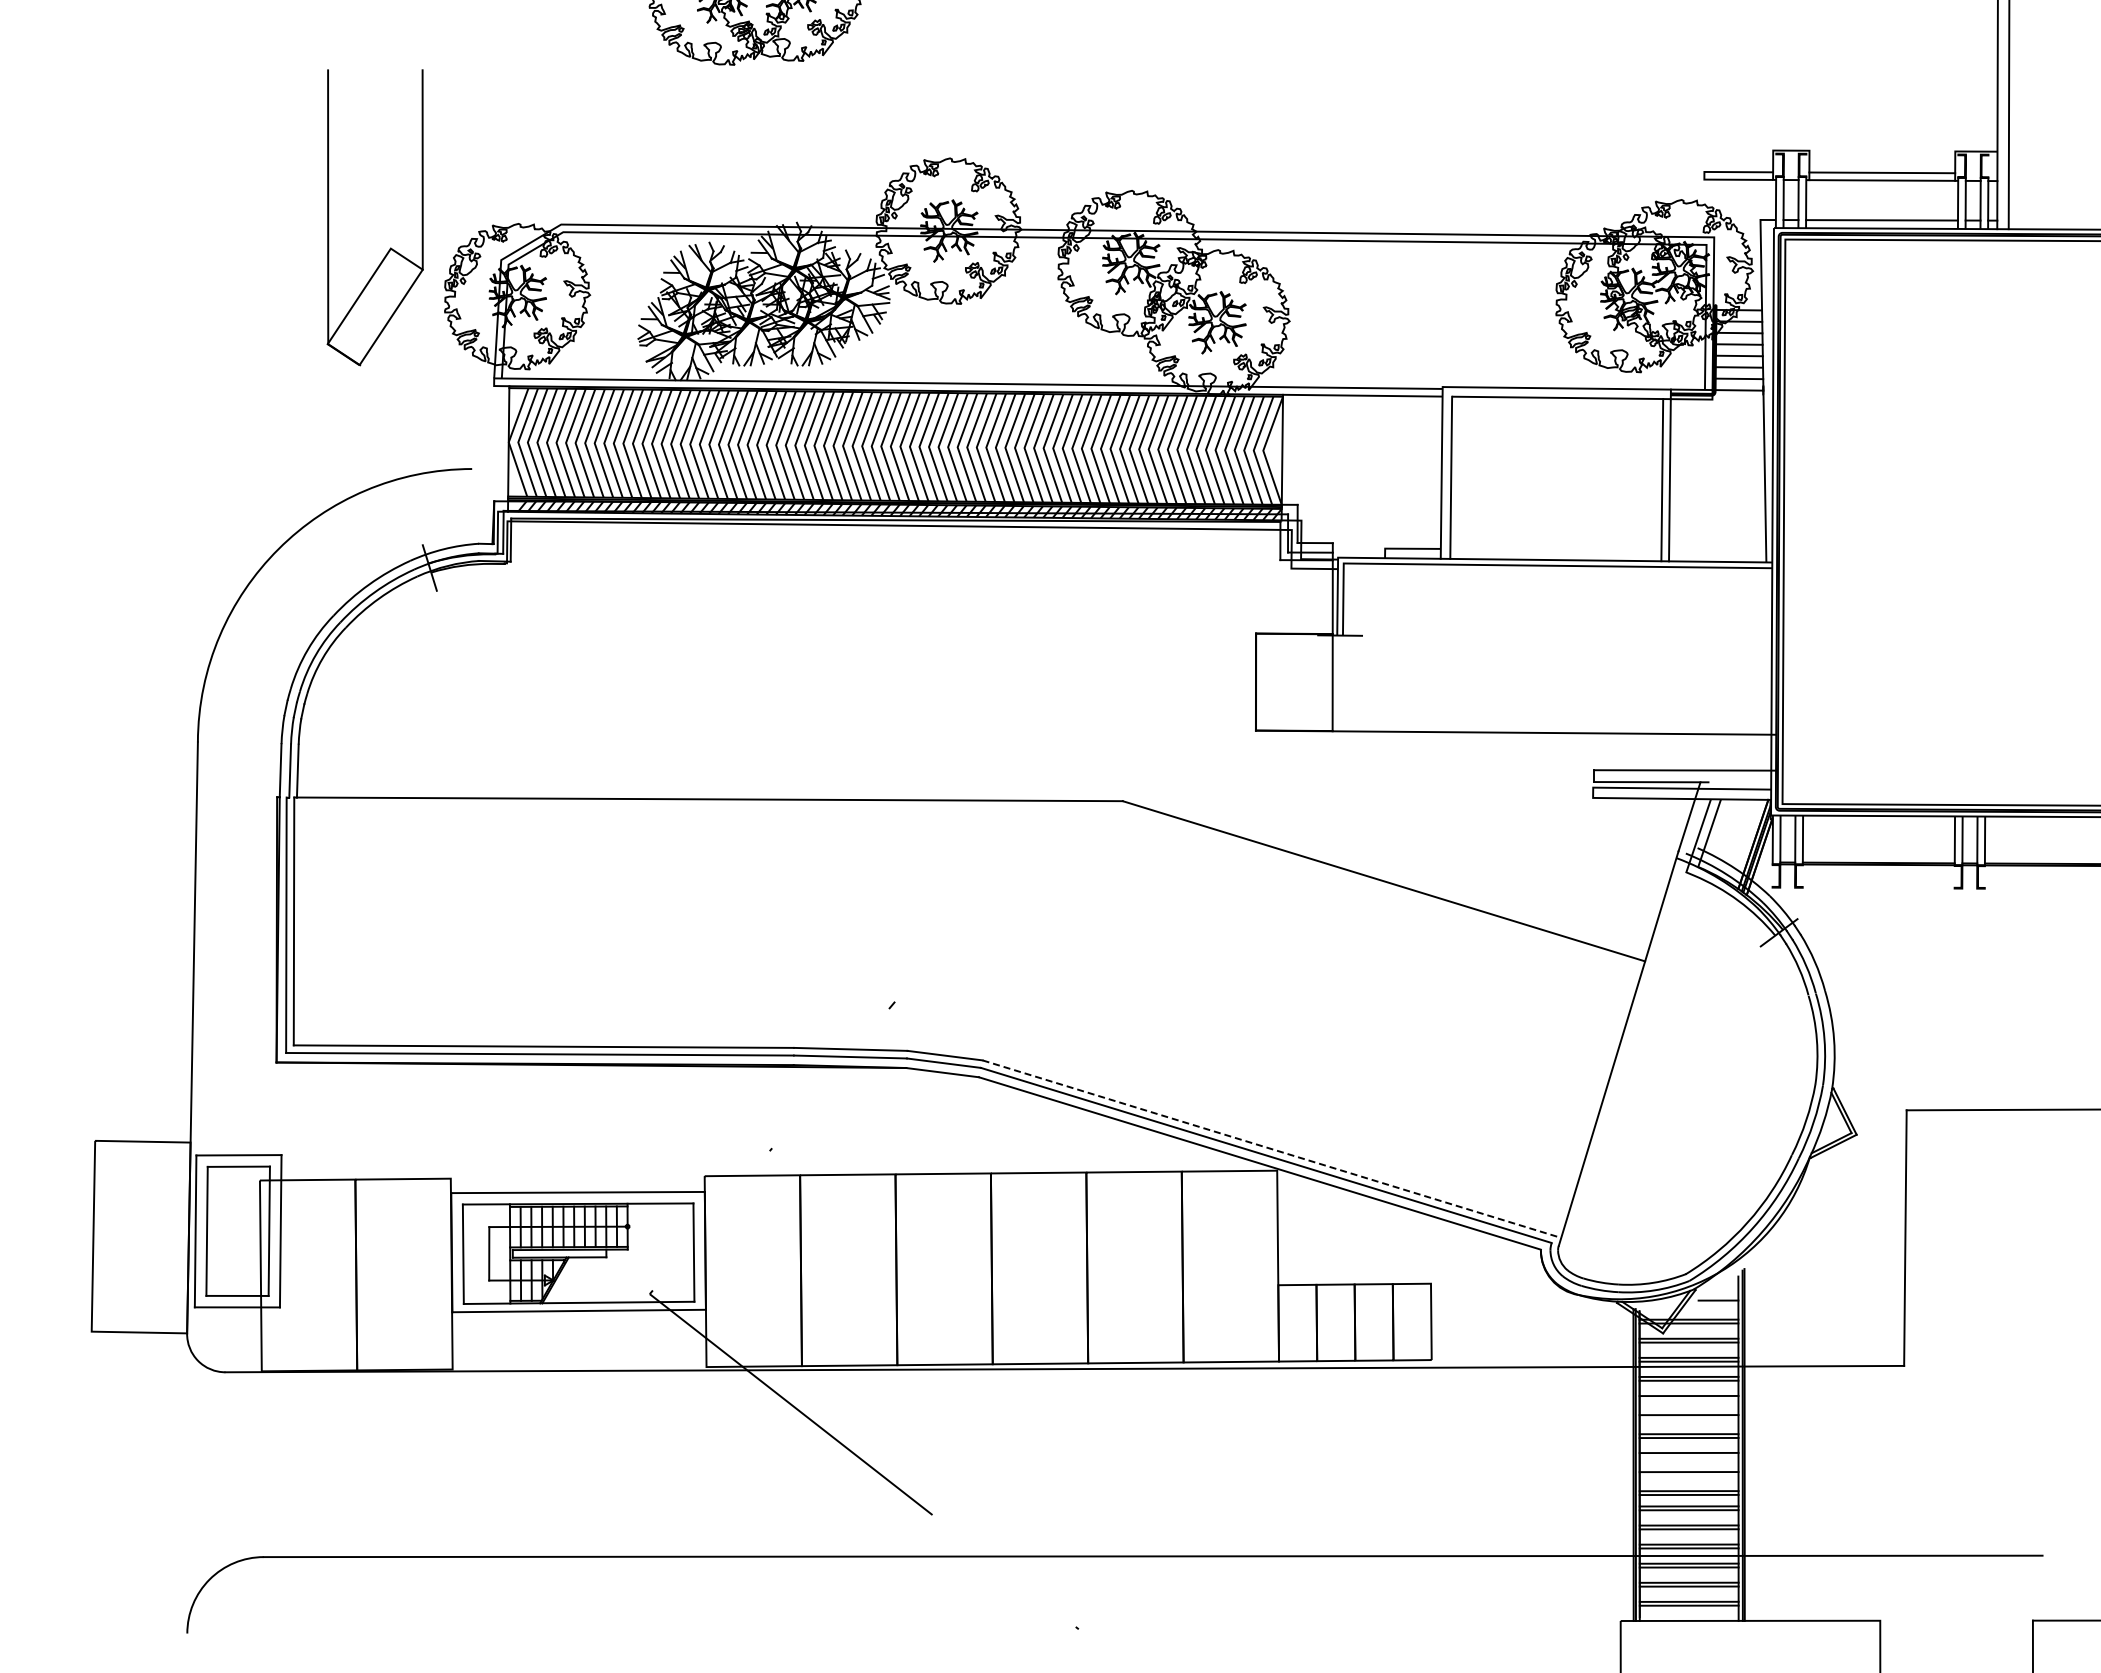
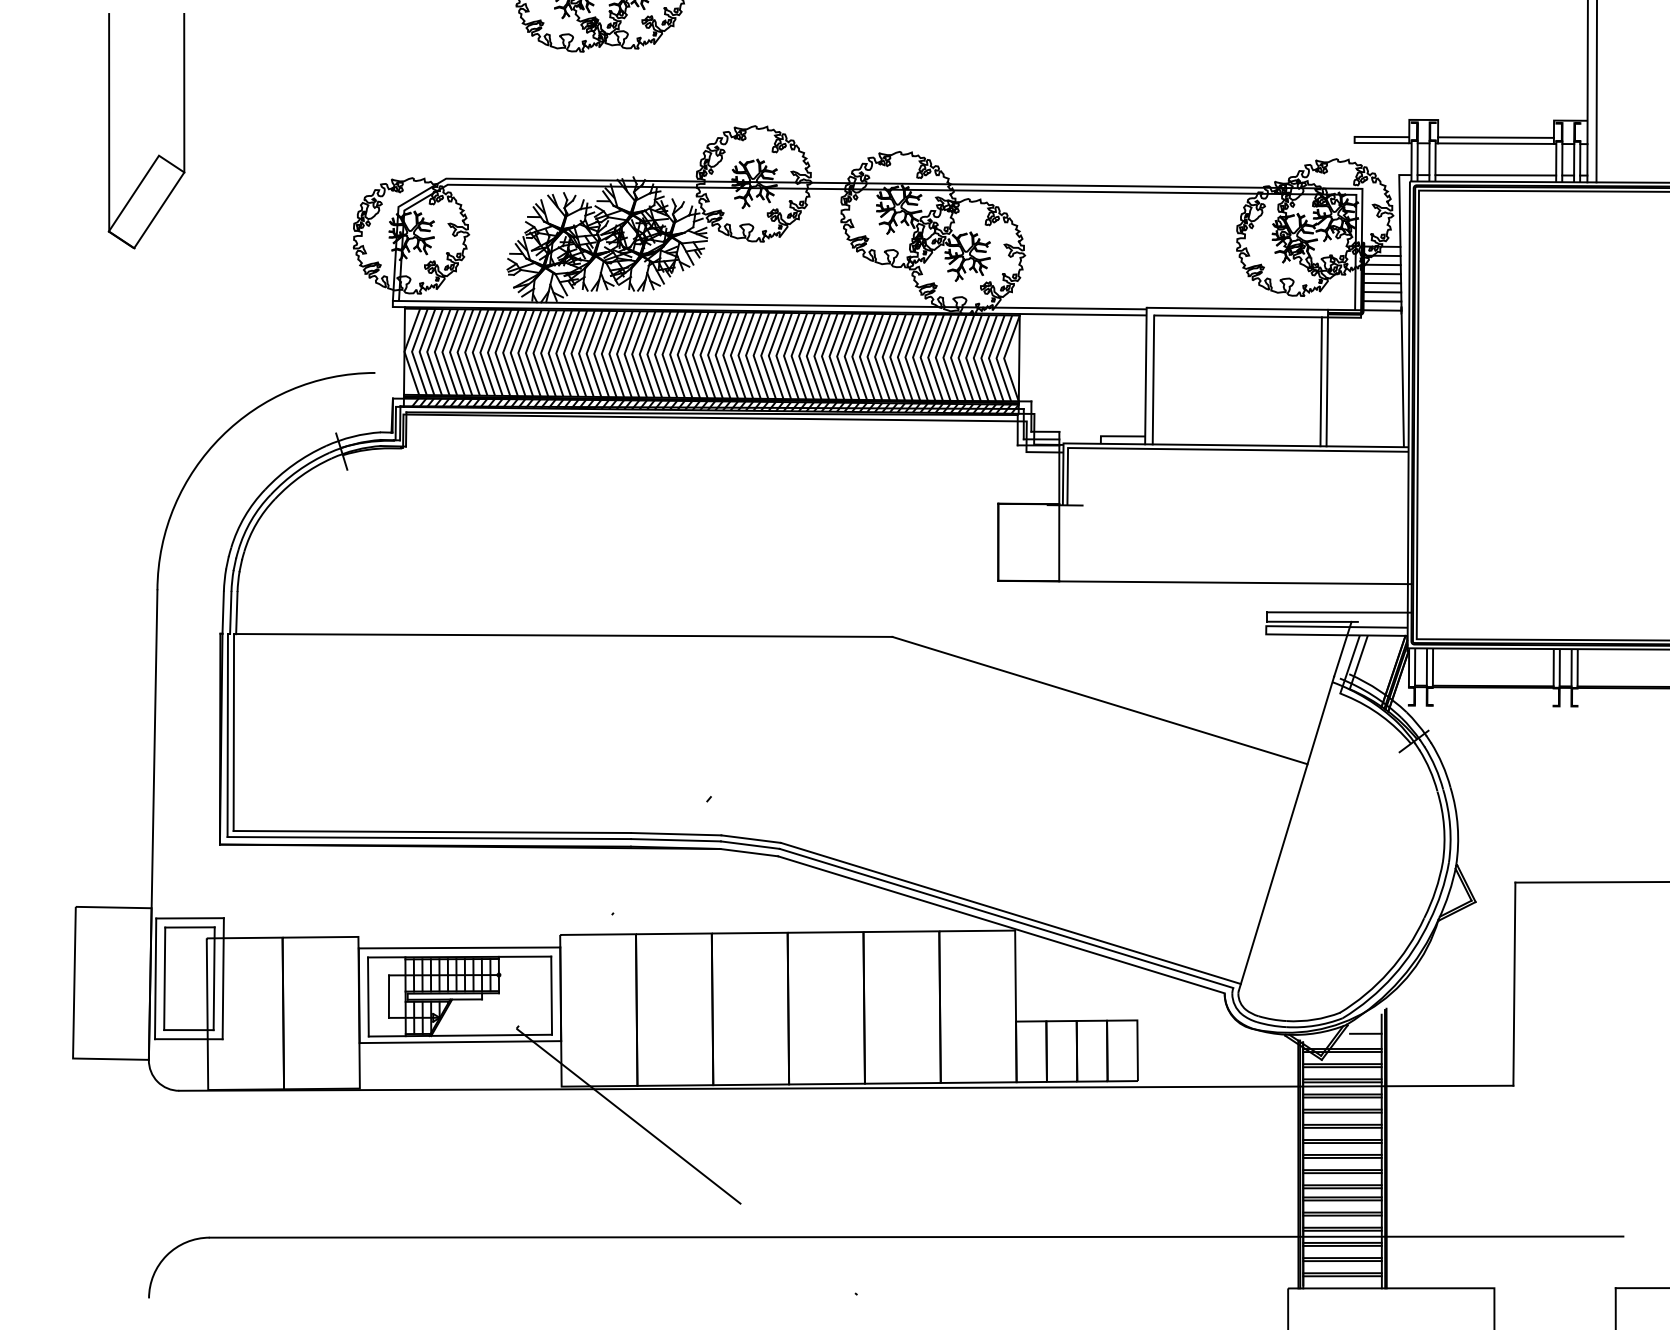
part: (390, 247) -> (158, 154), moved
line: (1271, 1149) -> (1010, 913), dashed -> solid
line: (1688, 1399) -> (1342, 1112), added
line: (1688, 1418) -> (1342, 1127), added
line: (1688, 1456) -> (1342, 1157), added
line: (1688, 1475) -> (1342, 1172), added

